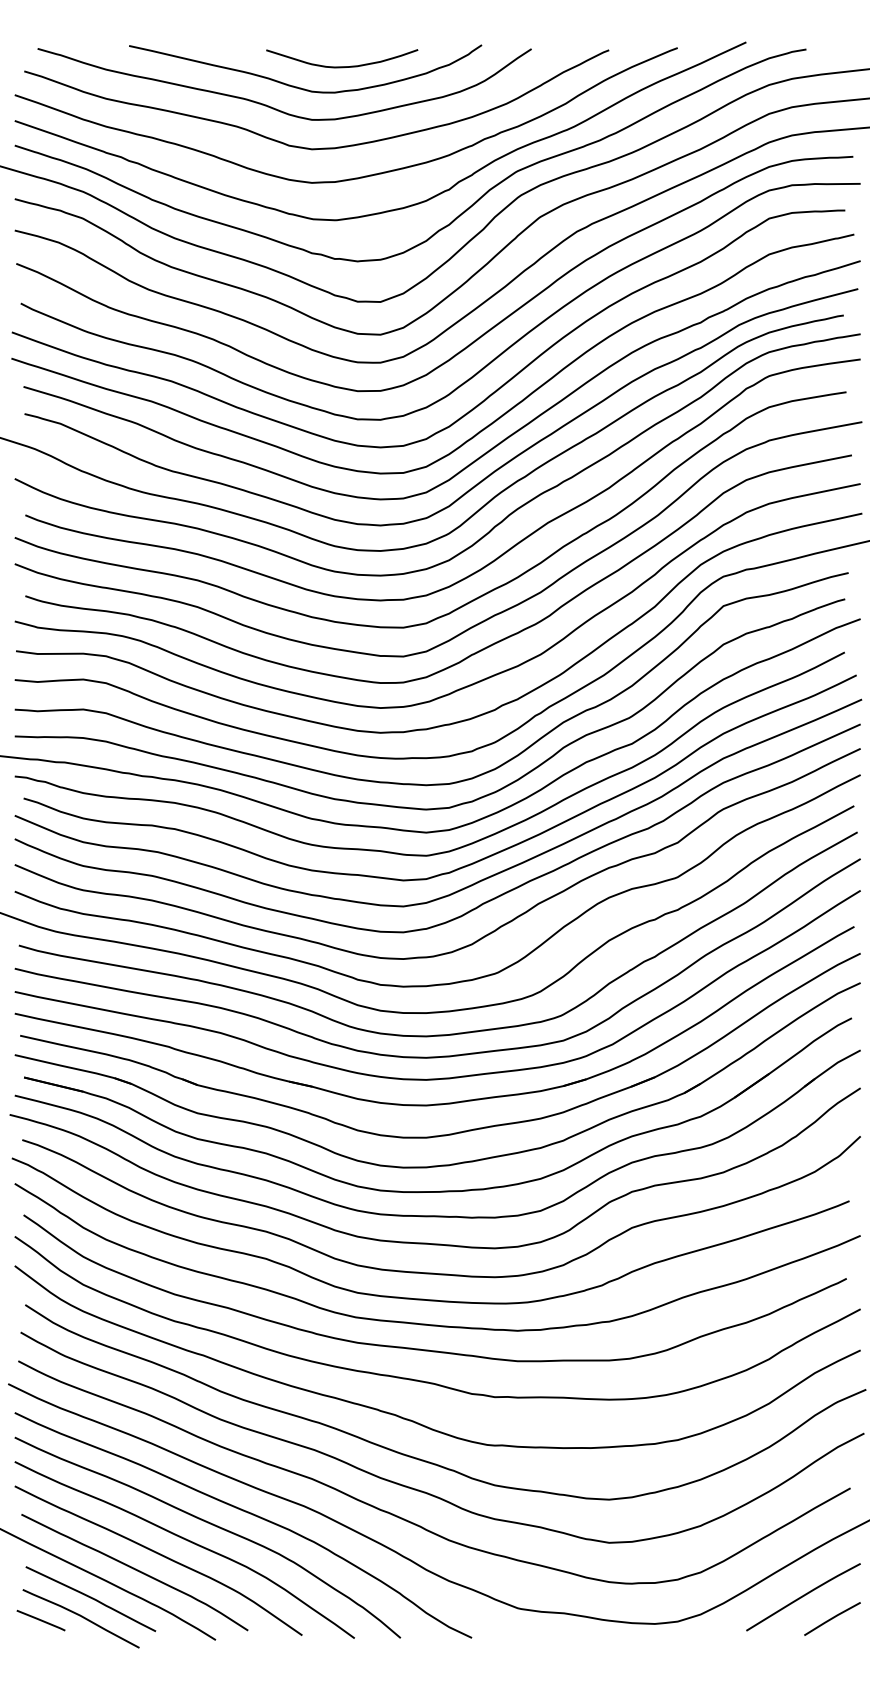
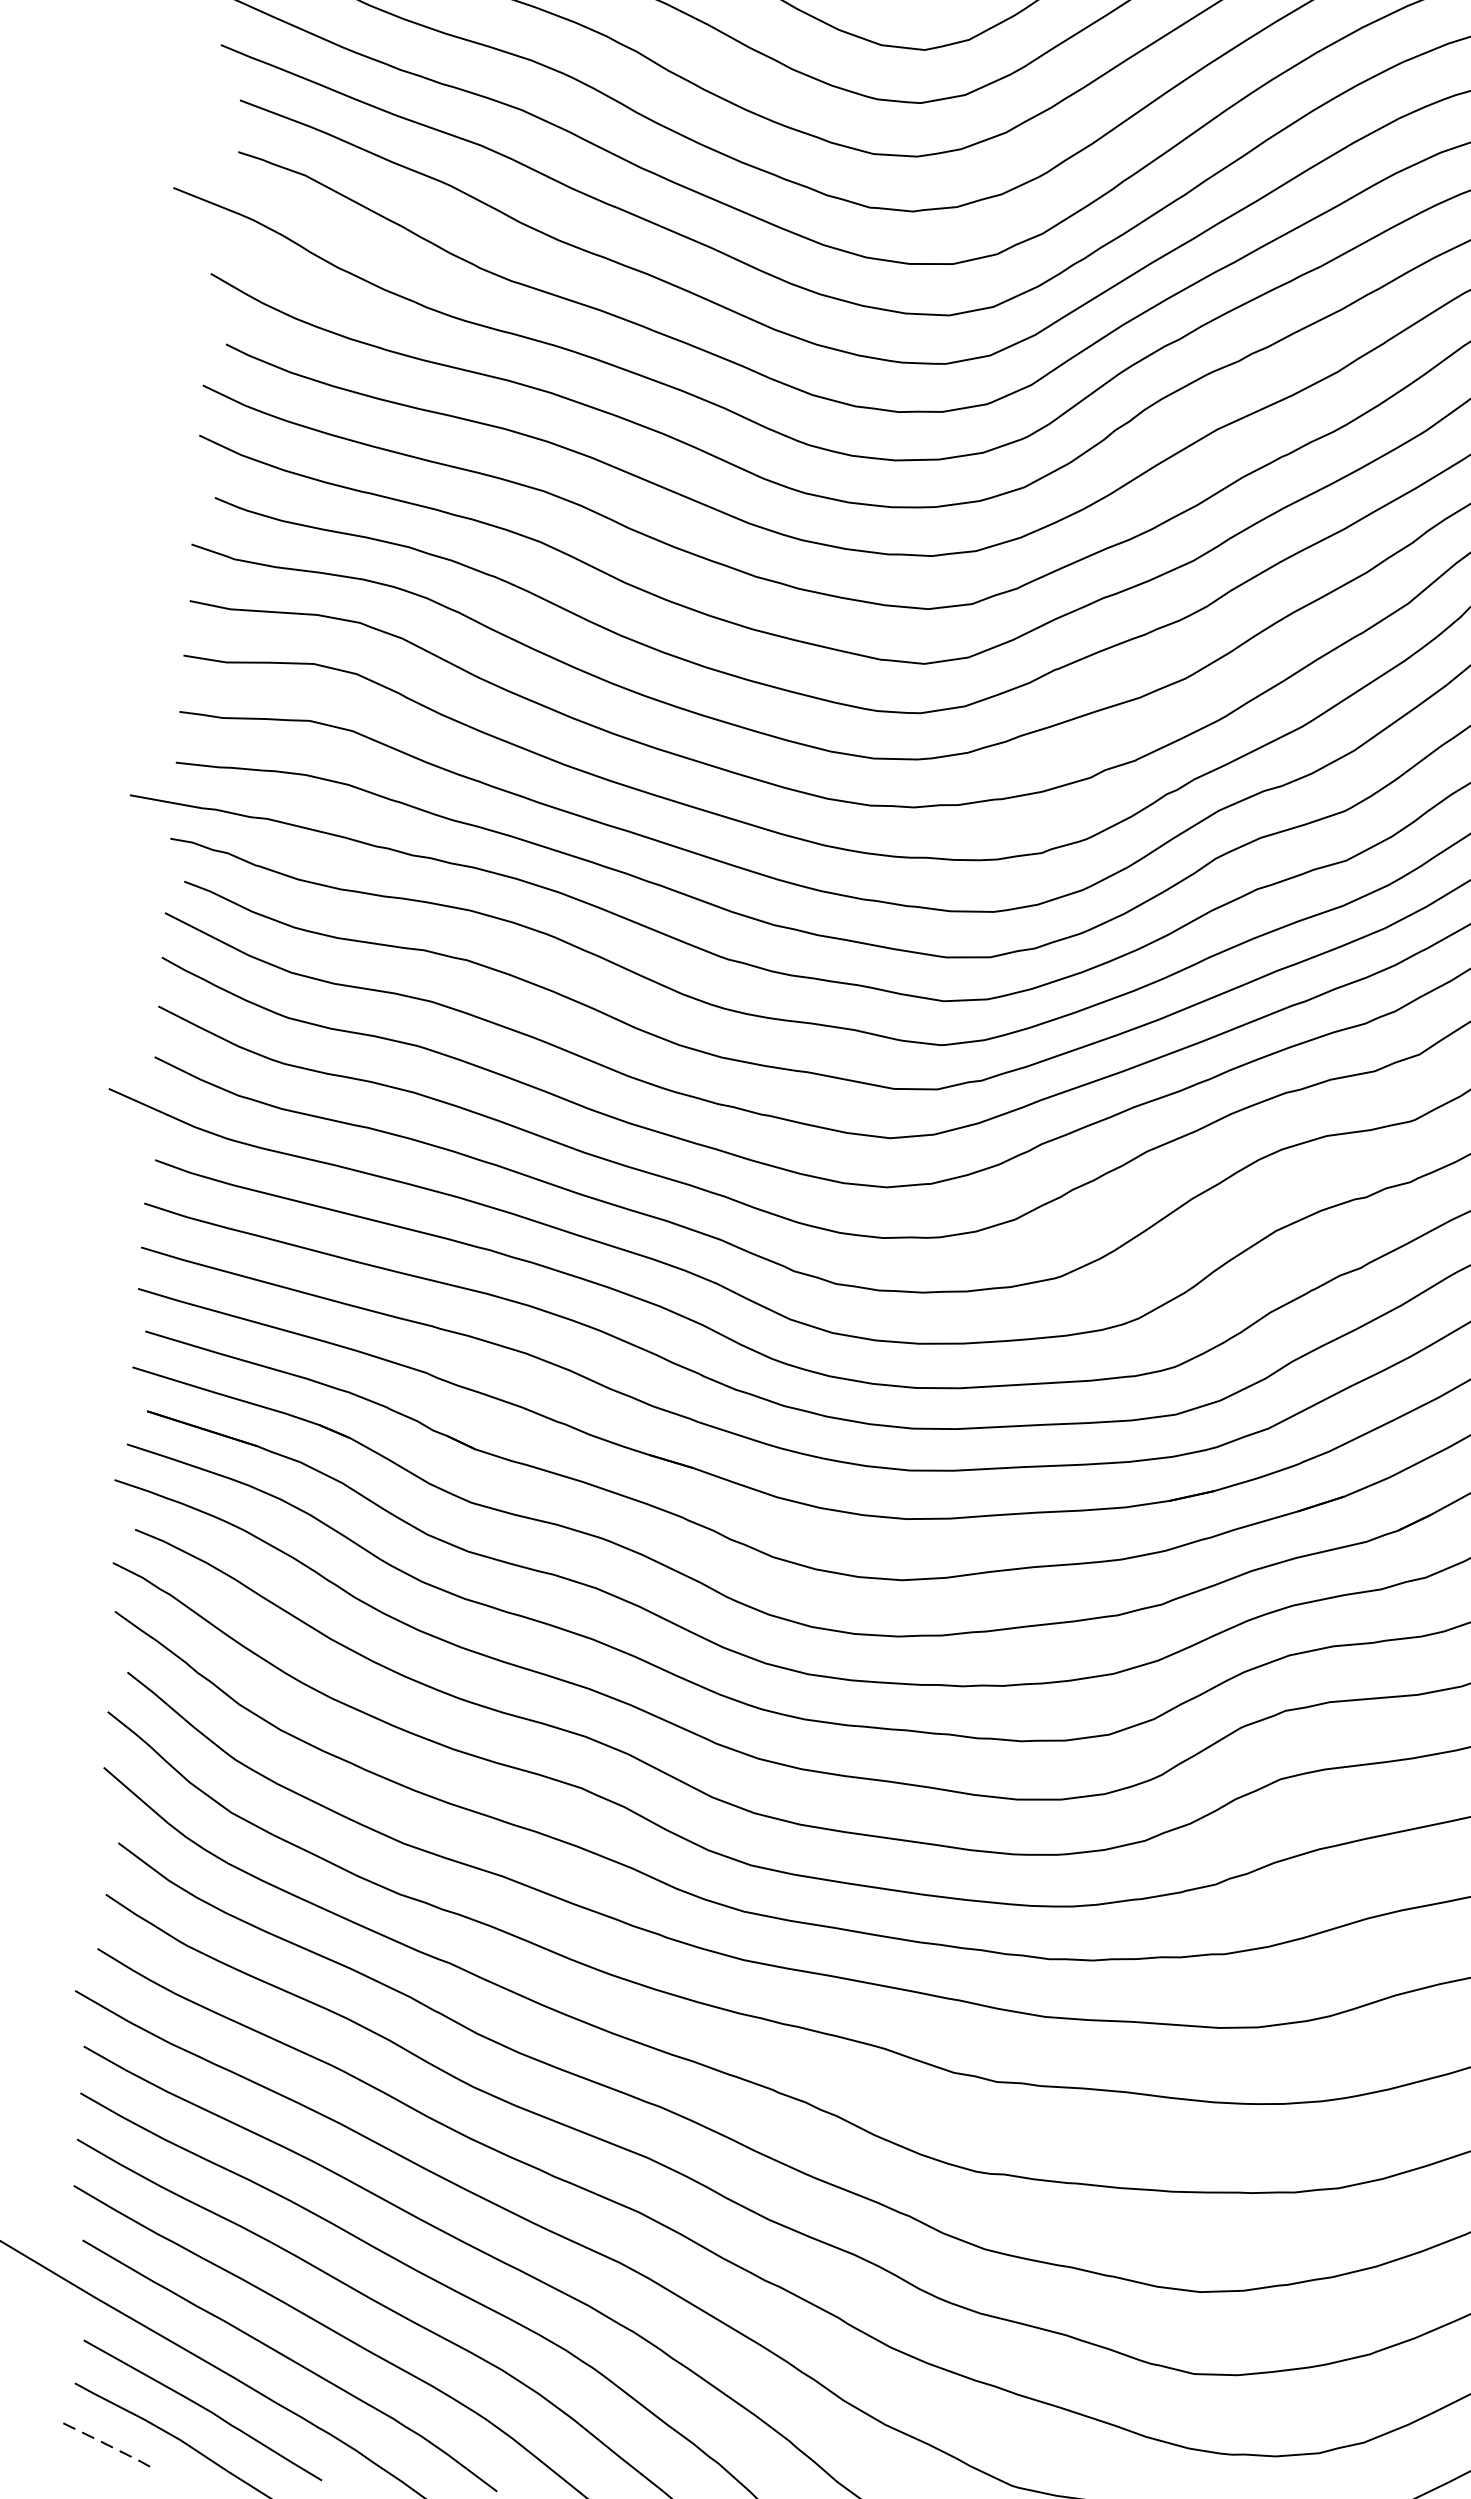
line: (41, 1620) -> (106, 2444), solid -> dashed

